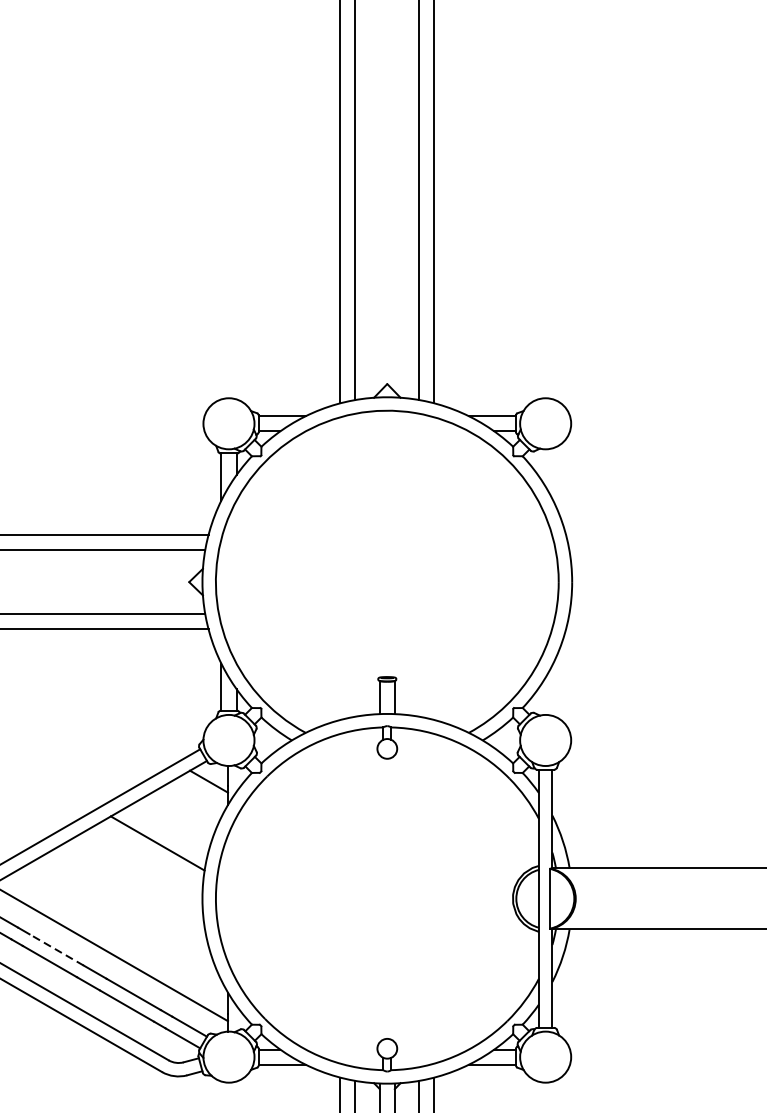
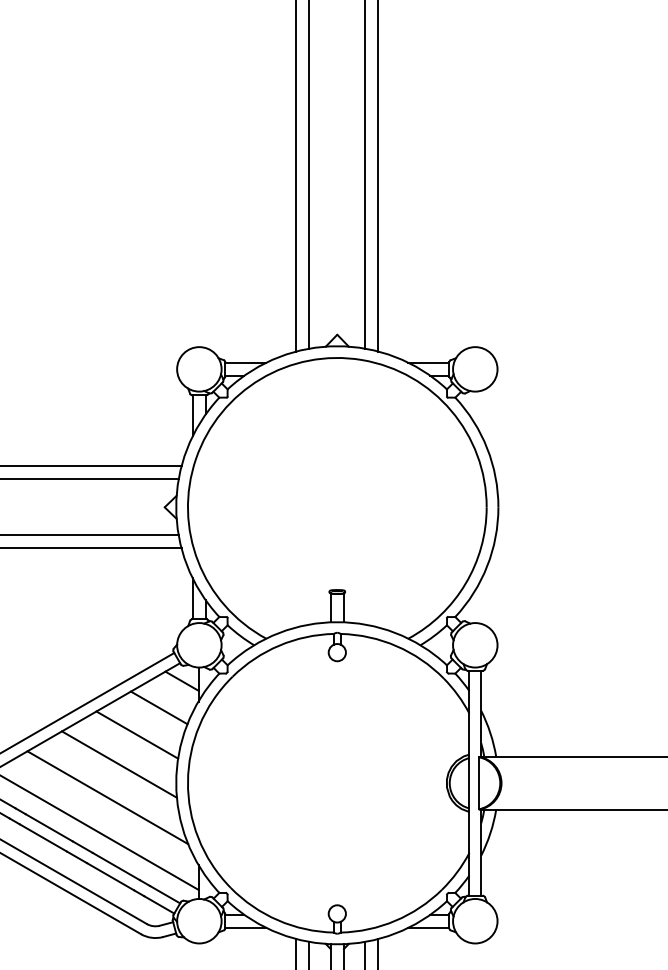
line: (182, 811) -> (158, 707), added
line: (136, 877) -> (118, 764), added
line: (123, 915) -> (107, 797), added
line: (55, 949) -> (48, 827), dashed -> solid

